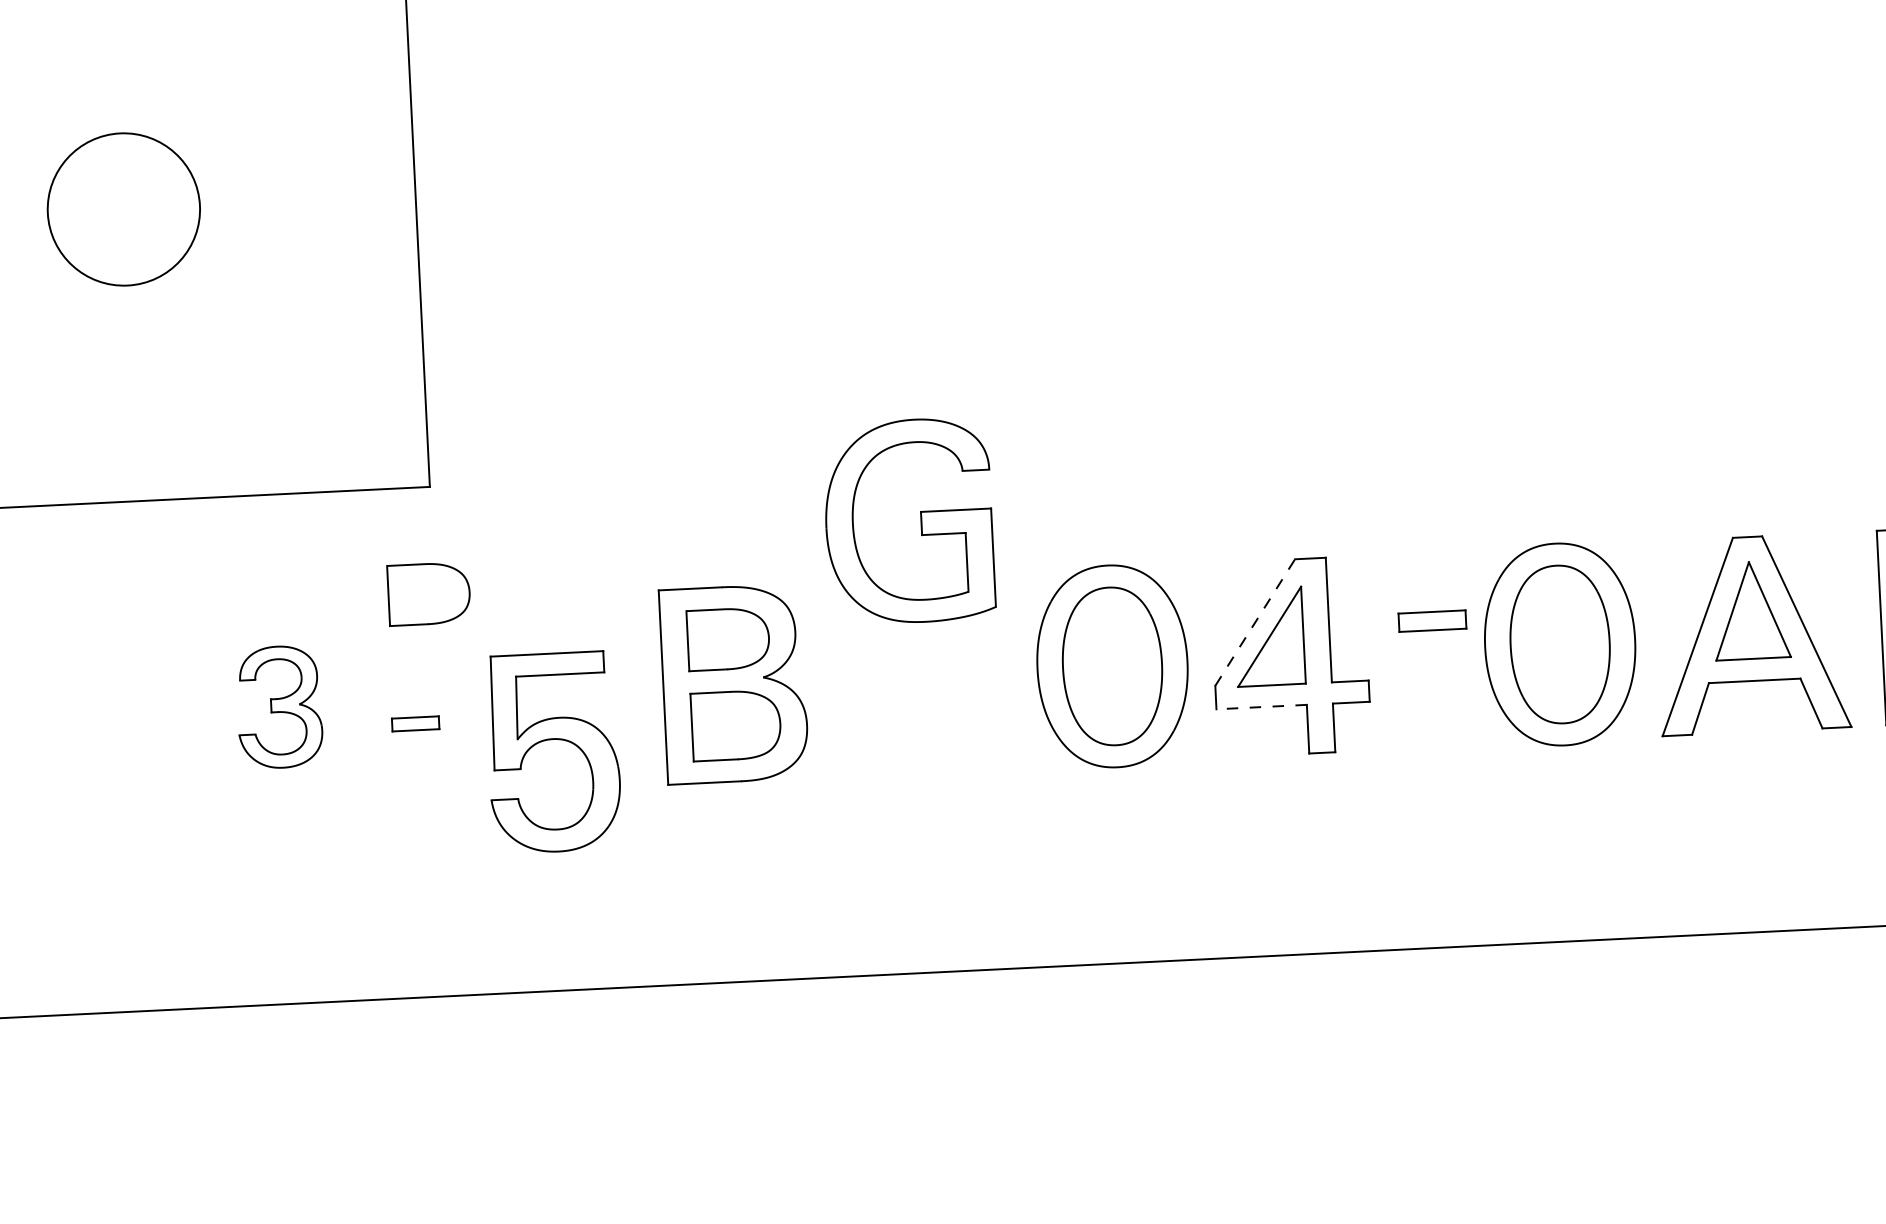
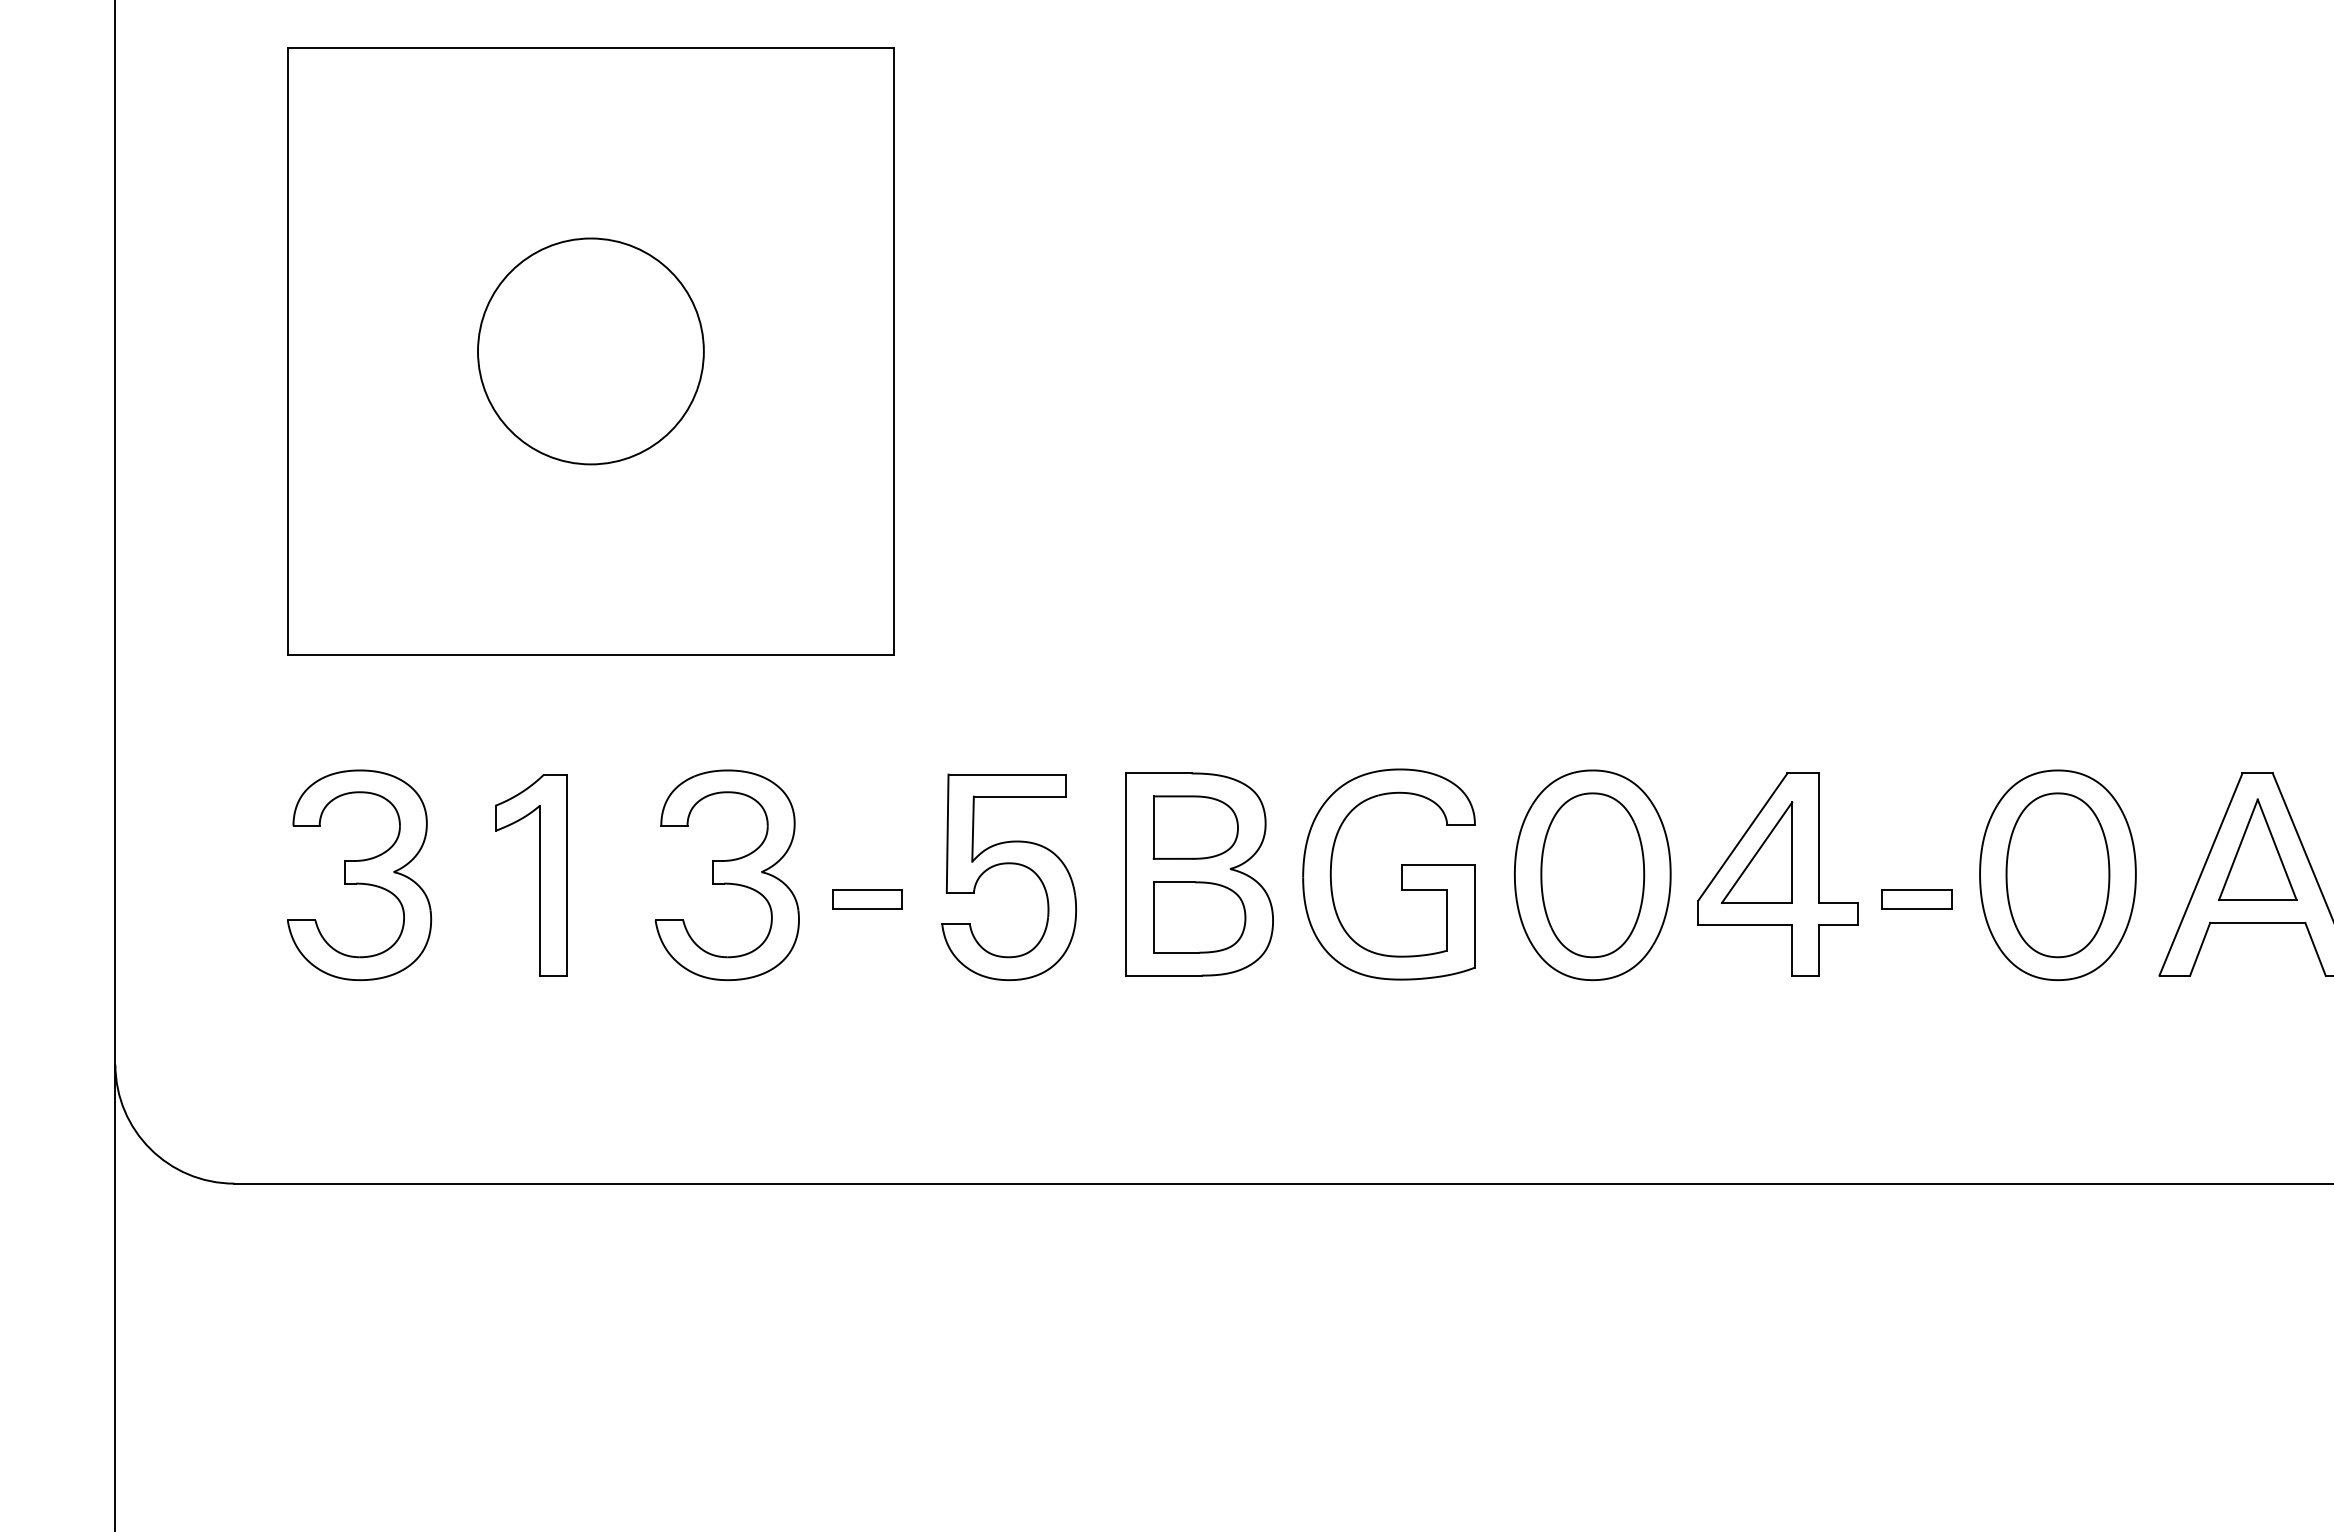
circle: (123, 209) -> (590, 351), size x1.43
part: (920, 520) -> (1401, 874), moved
part: (428, 593) -> (887, 765), removed
part: (1432, 621) -> (1916, 899), moved
line: (1254, 622) -> (1742, 837), dashed -> solid
part: (278, 707) -> (726, 875), size x1.67
line: (1261, 707) -> (1745, 925), dashed -> solid
part: (99, 716) -> (539, 875), added
part: (415, 723) -> (867, 899), size x1.43
part: (552, 740) -> (1008, 864), moved

